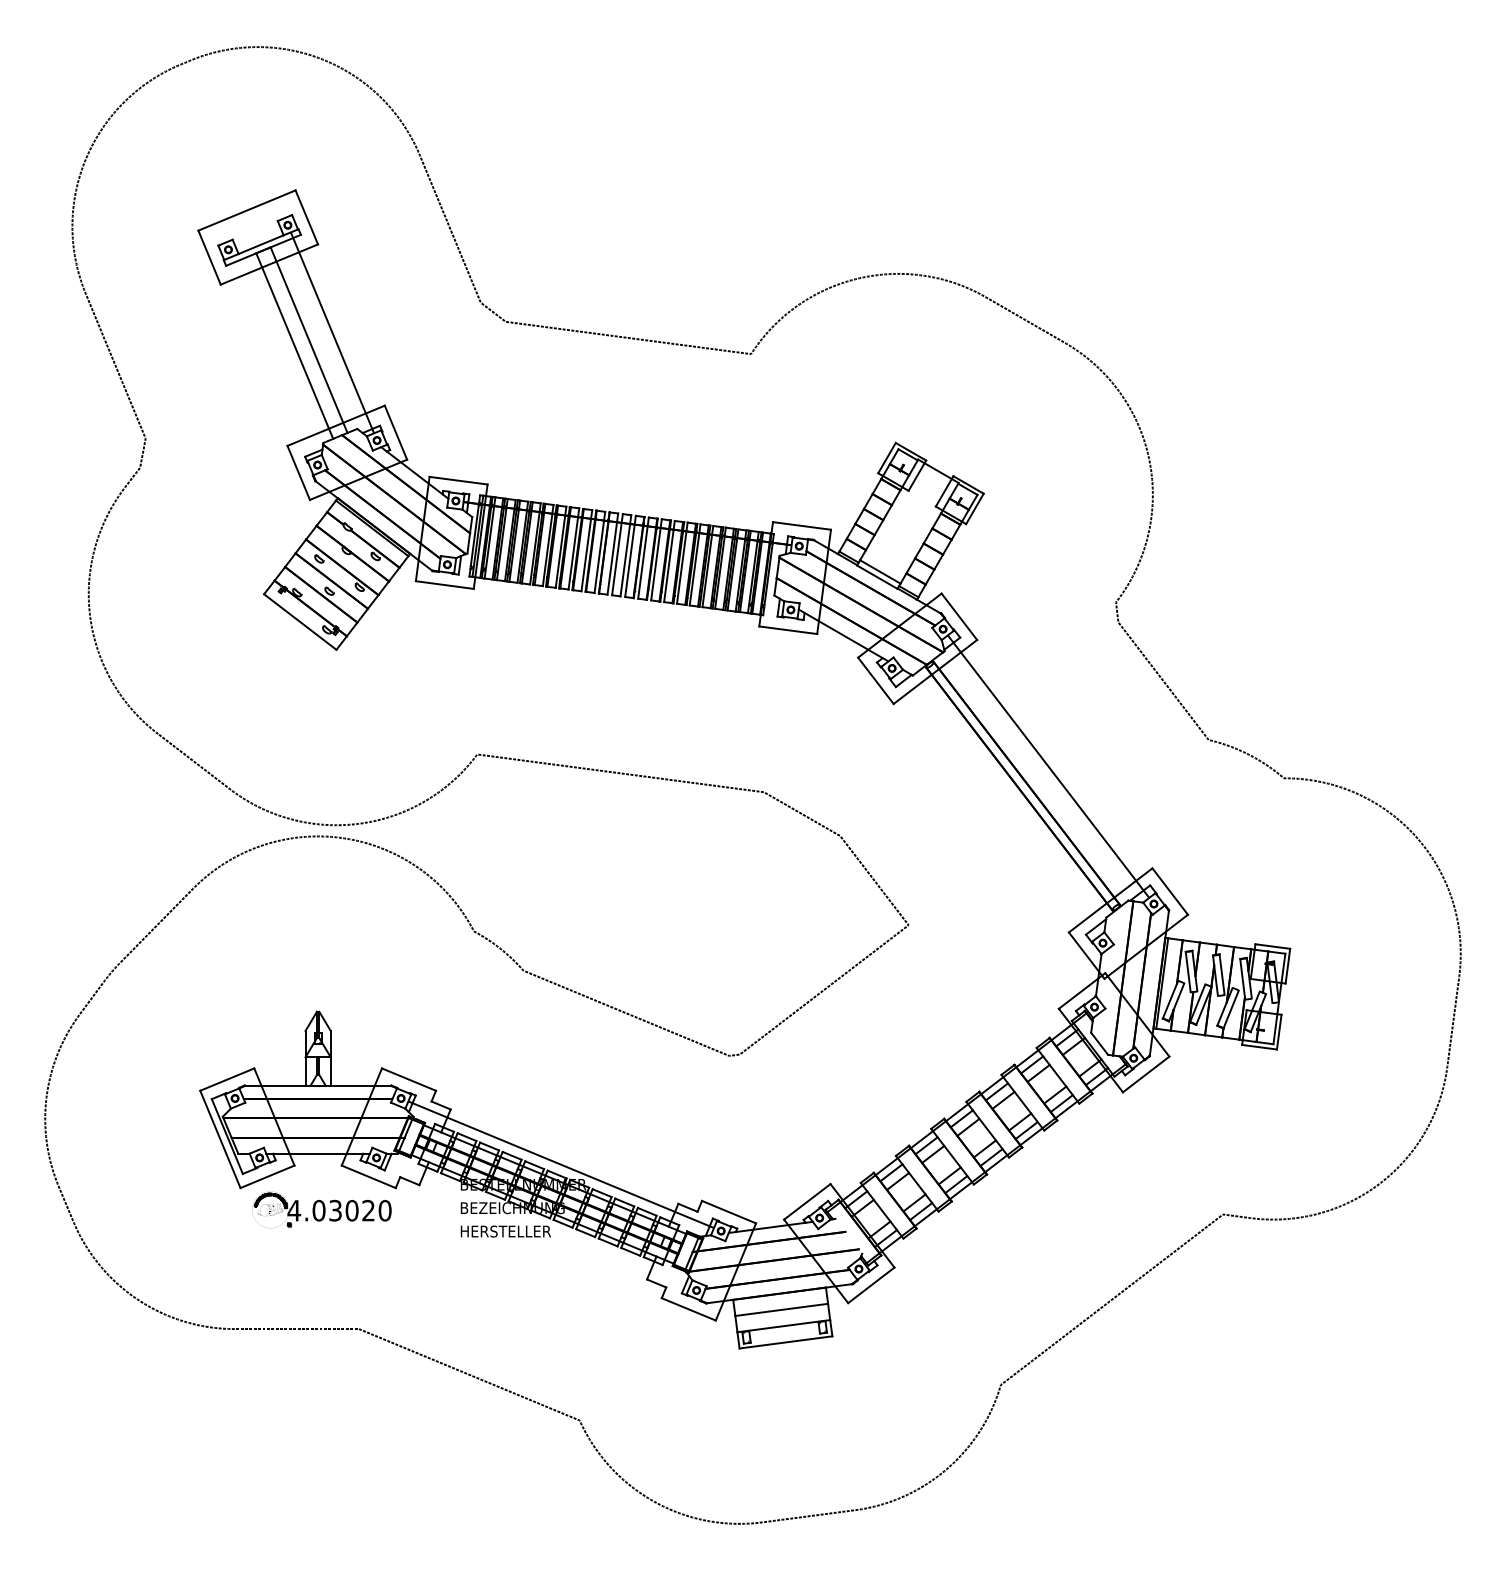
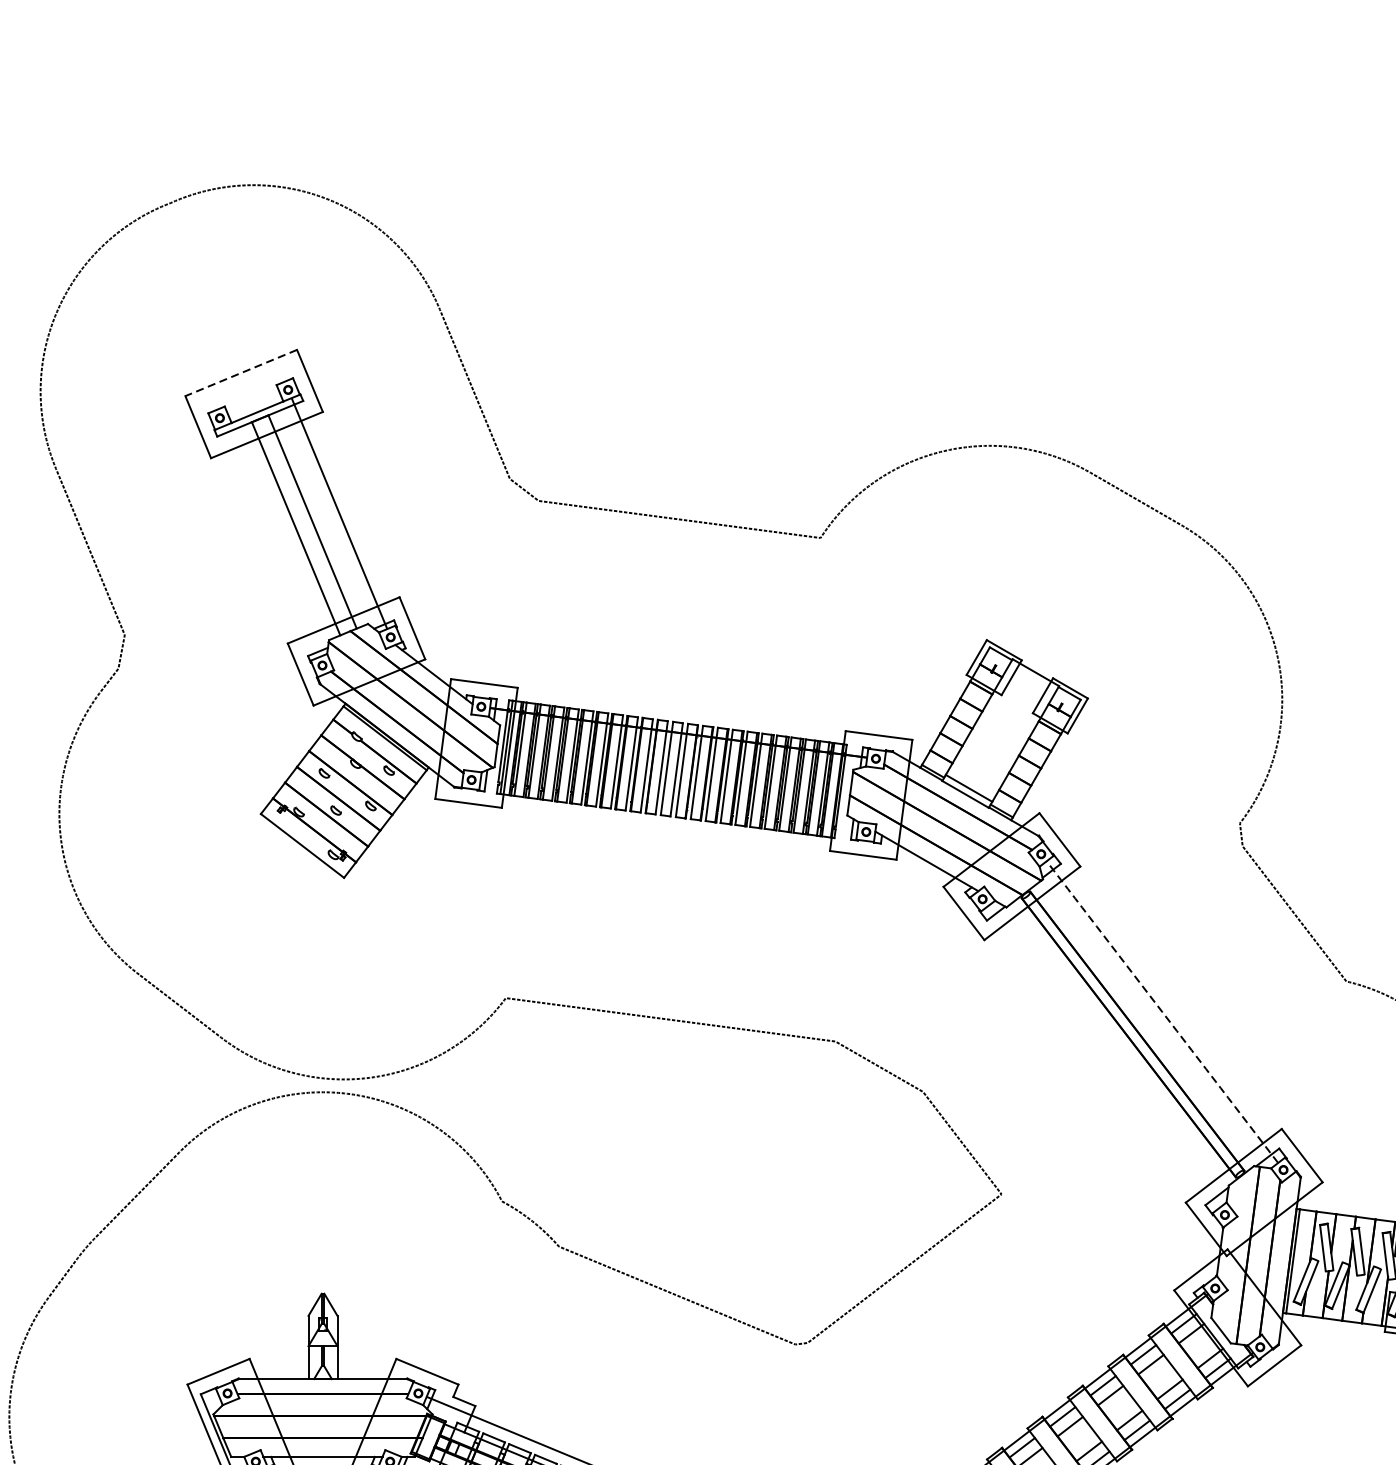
line: (246, 210) -> (240, 372), solid -> dashed
arc: (1048, 766) -> (1162, 1011), solid -> dashed

